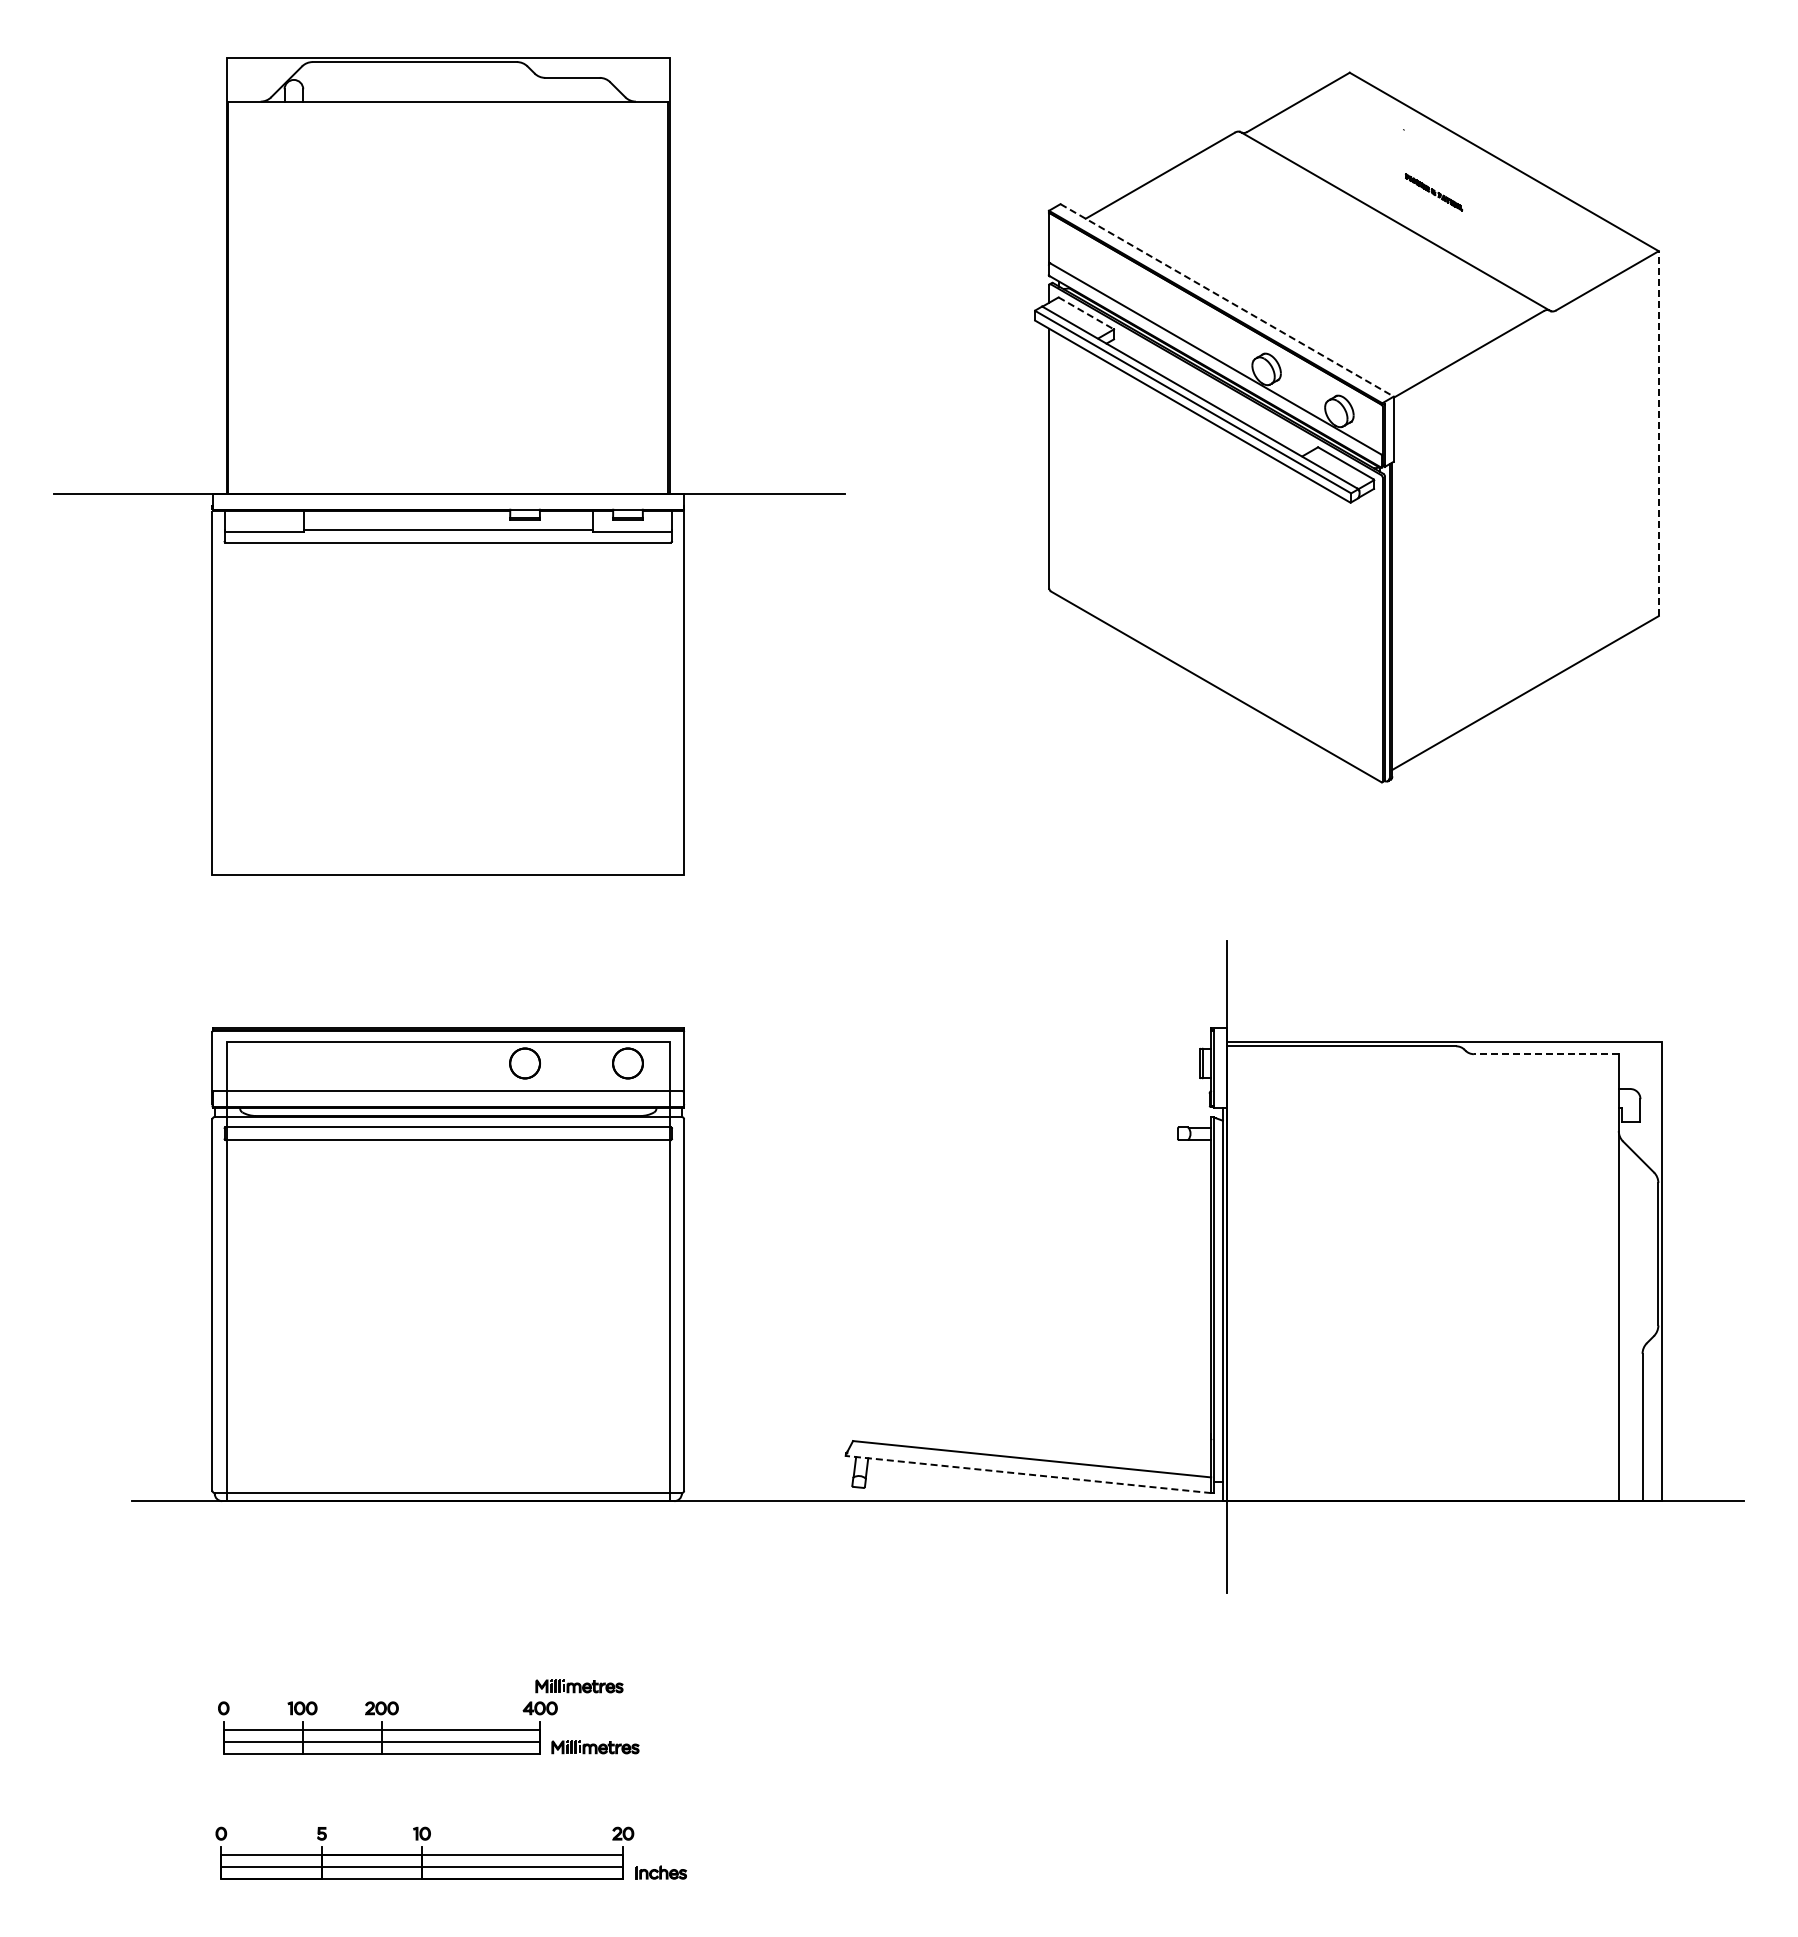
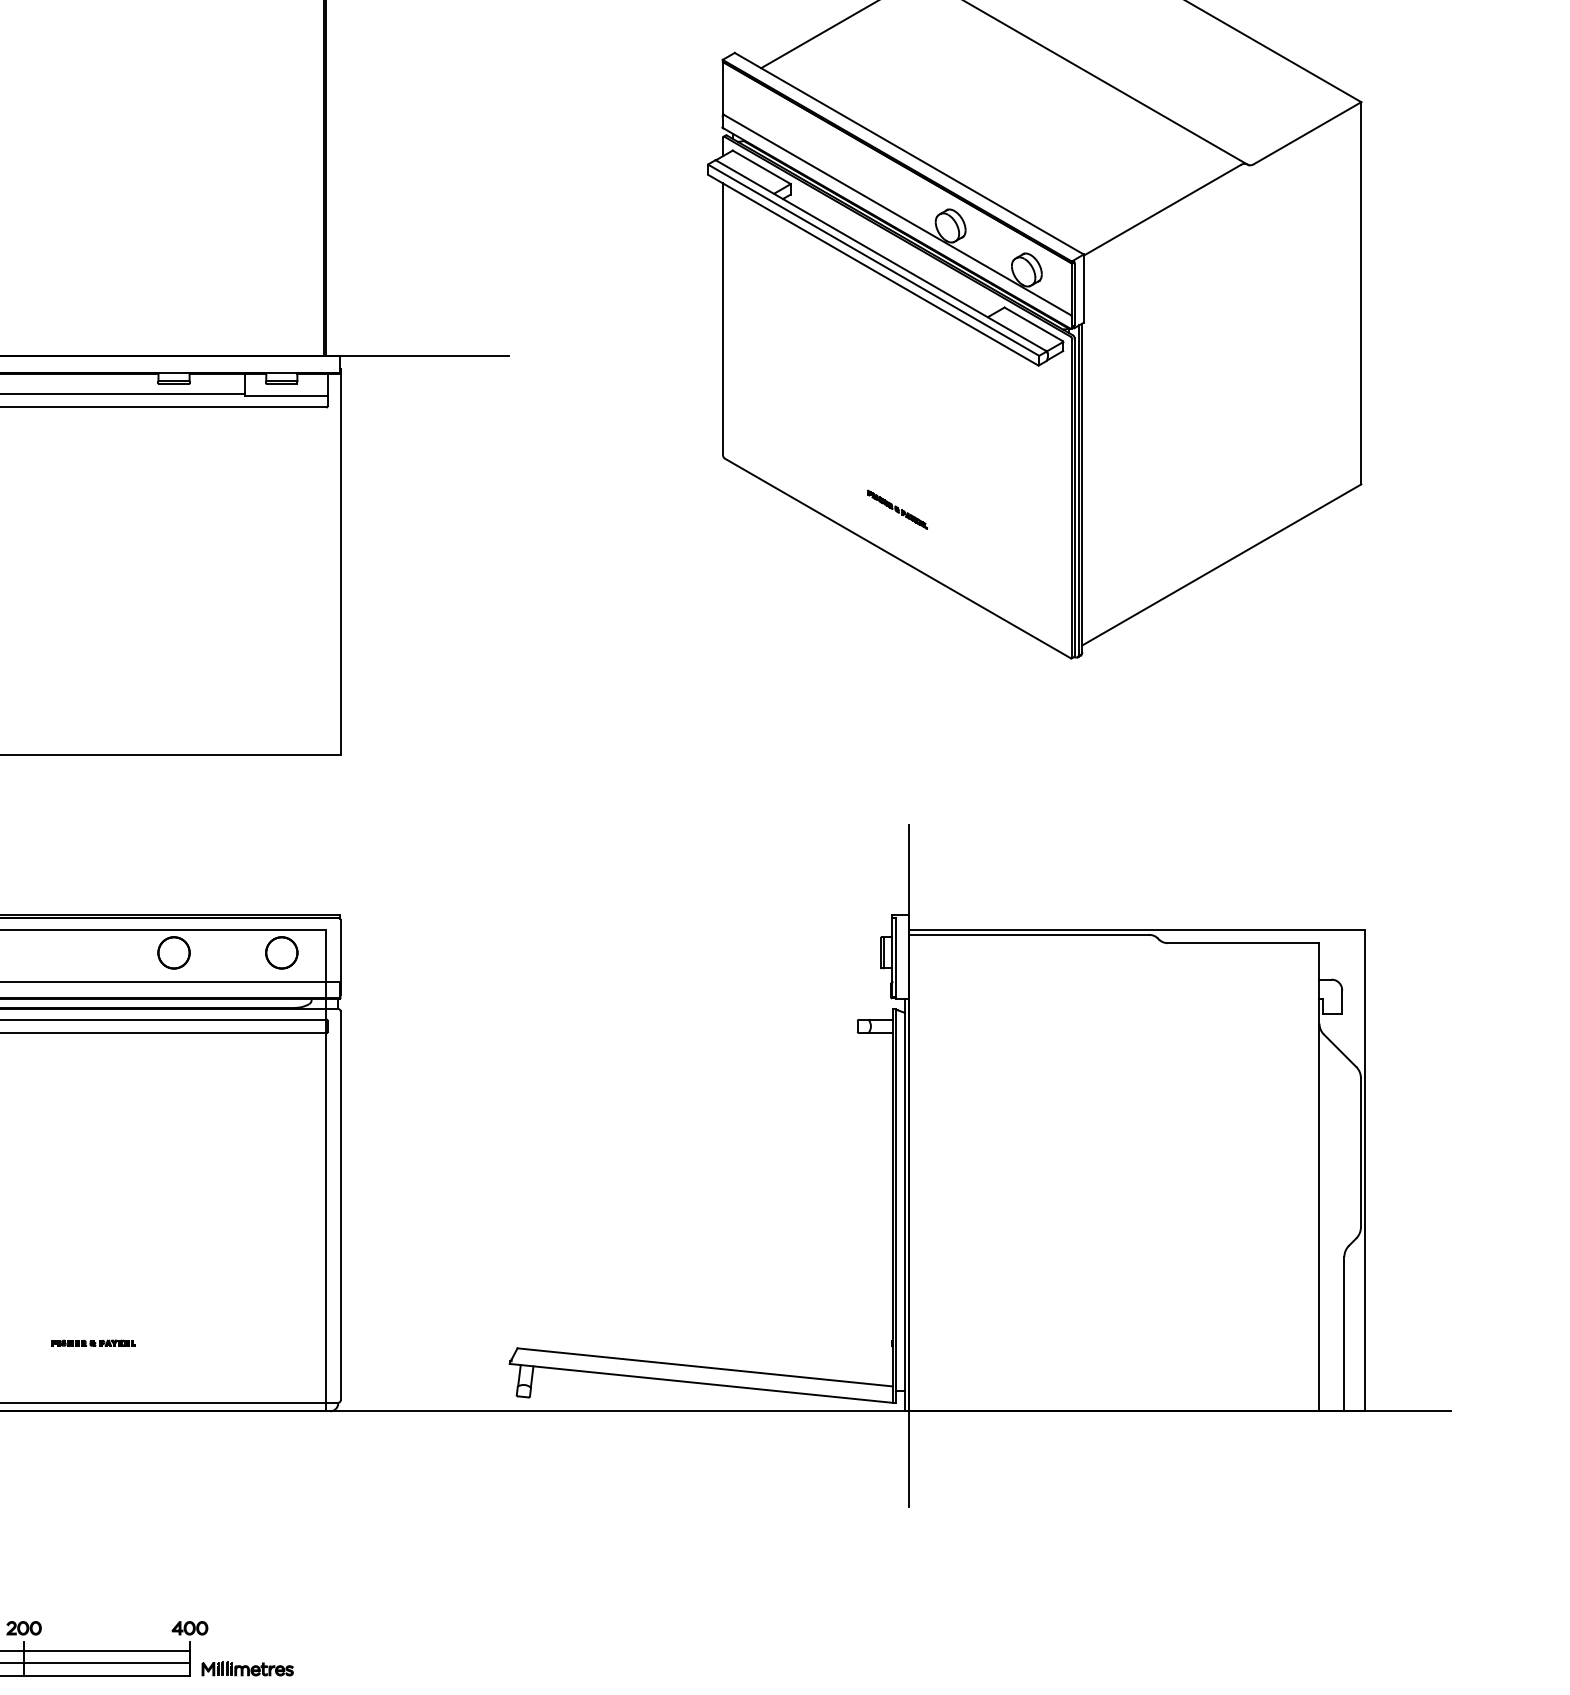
part: (1434, 192) -> (898, 509), moved
line: (1227, 300) -> (909, 153), dashed -> solid
line: (1086, 313) -> (762, 167), dashed -> solid
line: (1658, 433) -> (1361, 293), dashed -> solid
line: (1545, 1054) -> (1242, 943), dashed -> solid
part: (448, 1435) -> (93, 1342), added
line: (1028, 1474) -> (701, 1383), dashed -> solid
part: (579, 1686) -> (231, 1605), removed

